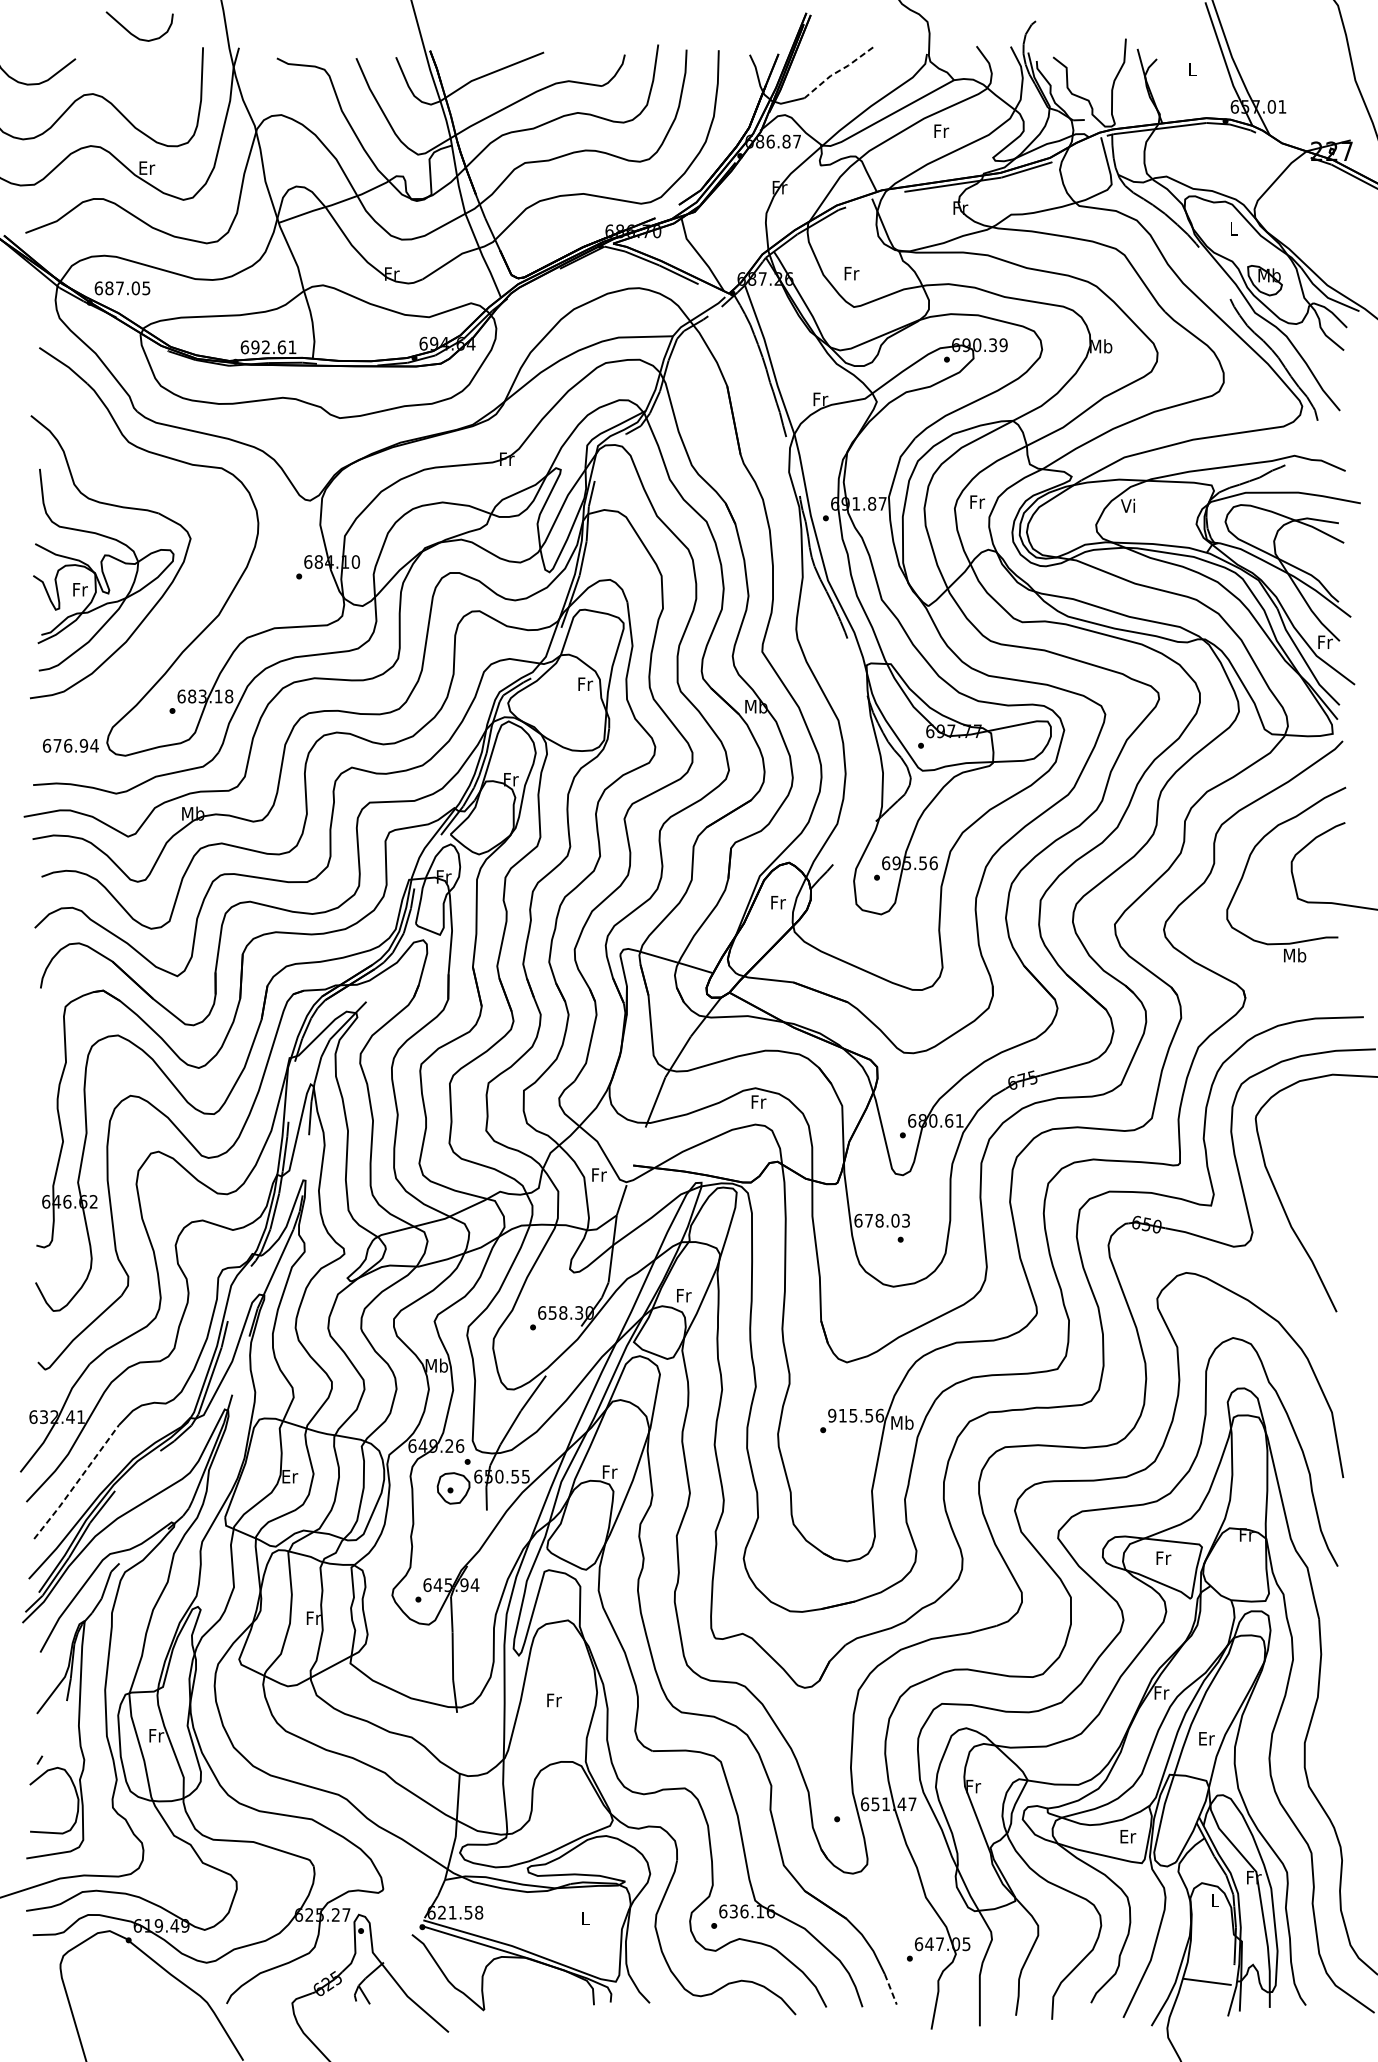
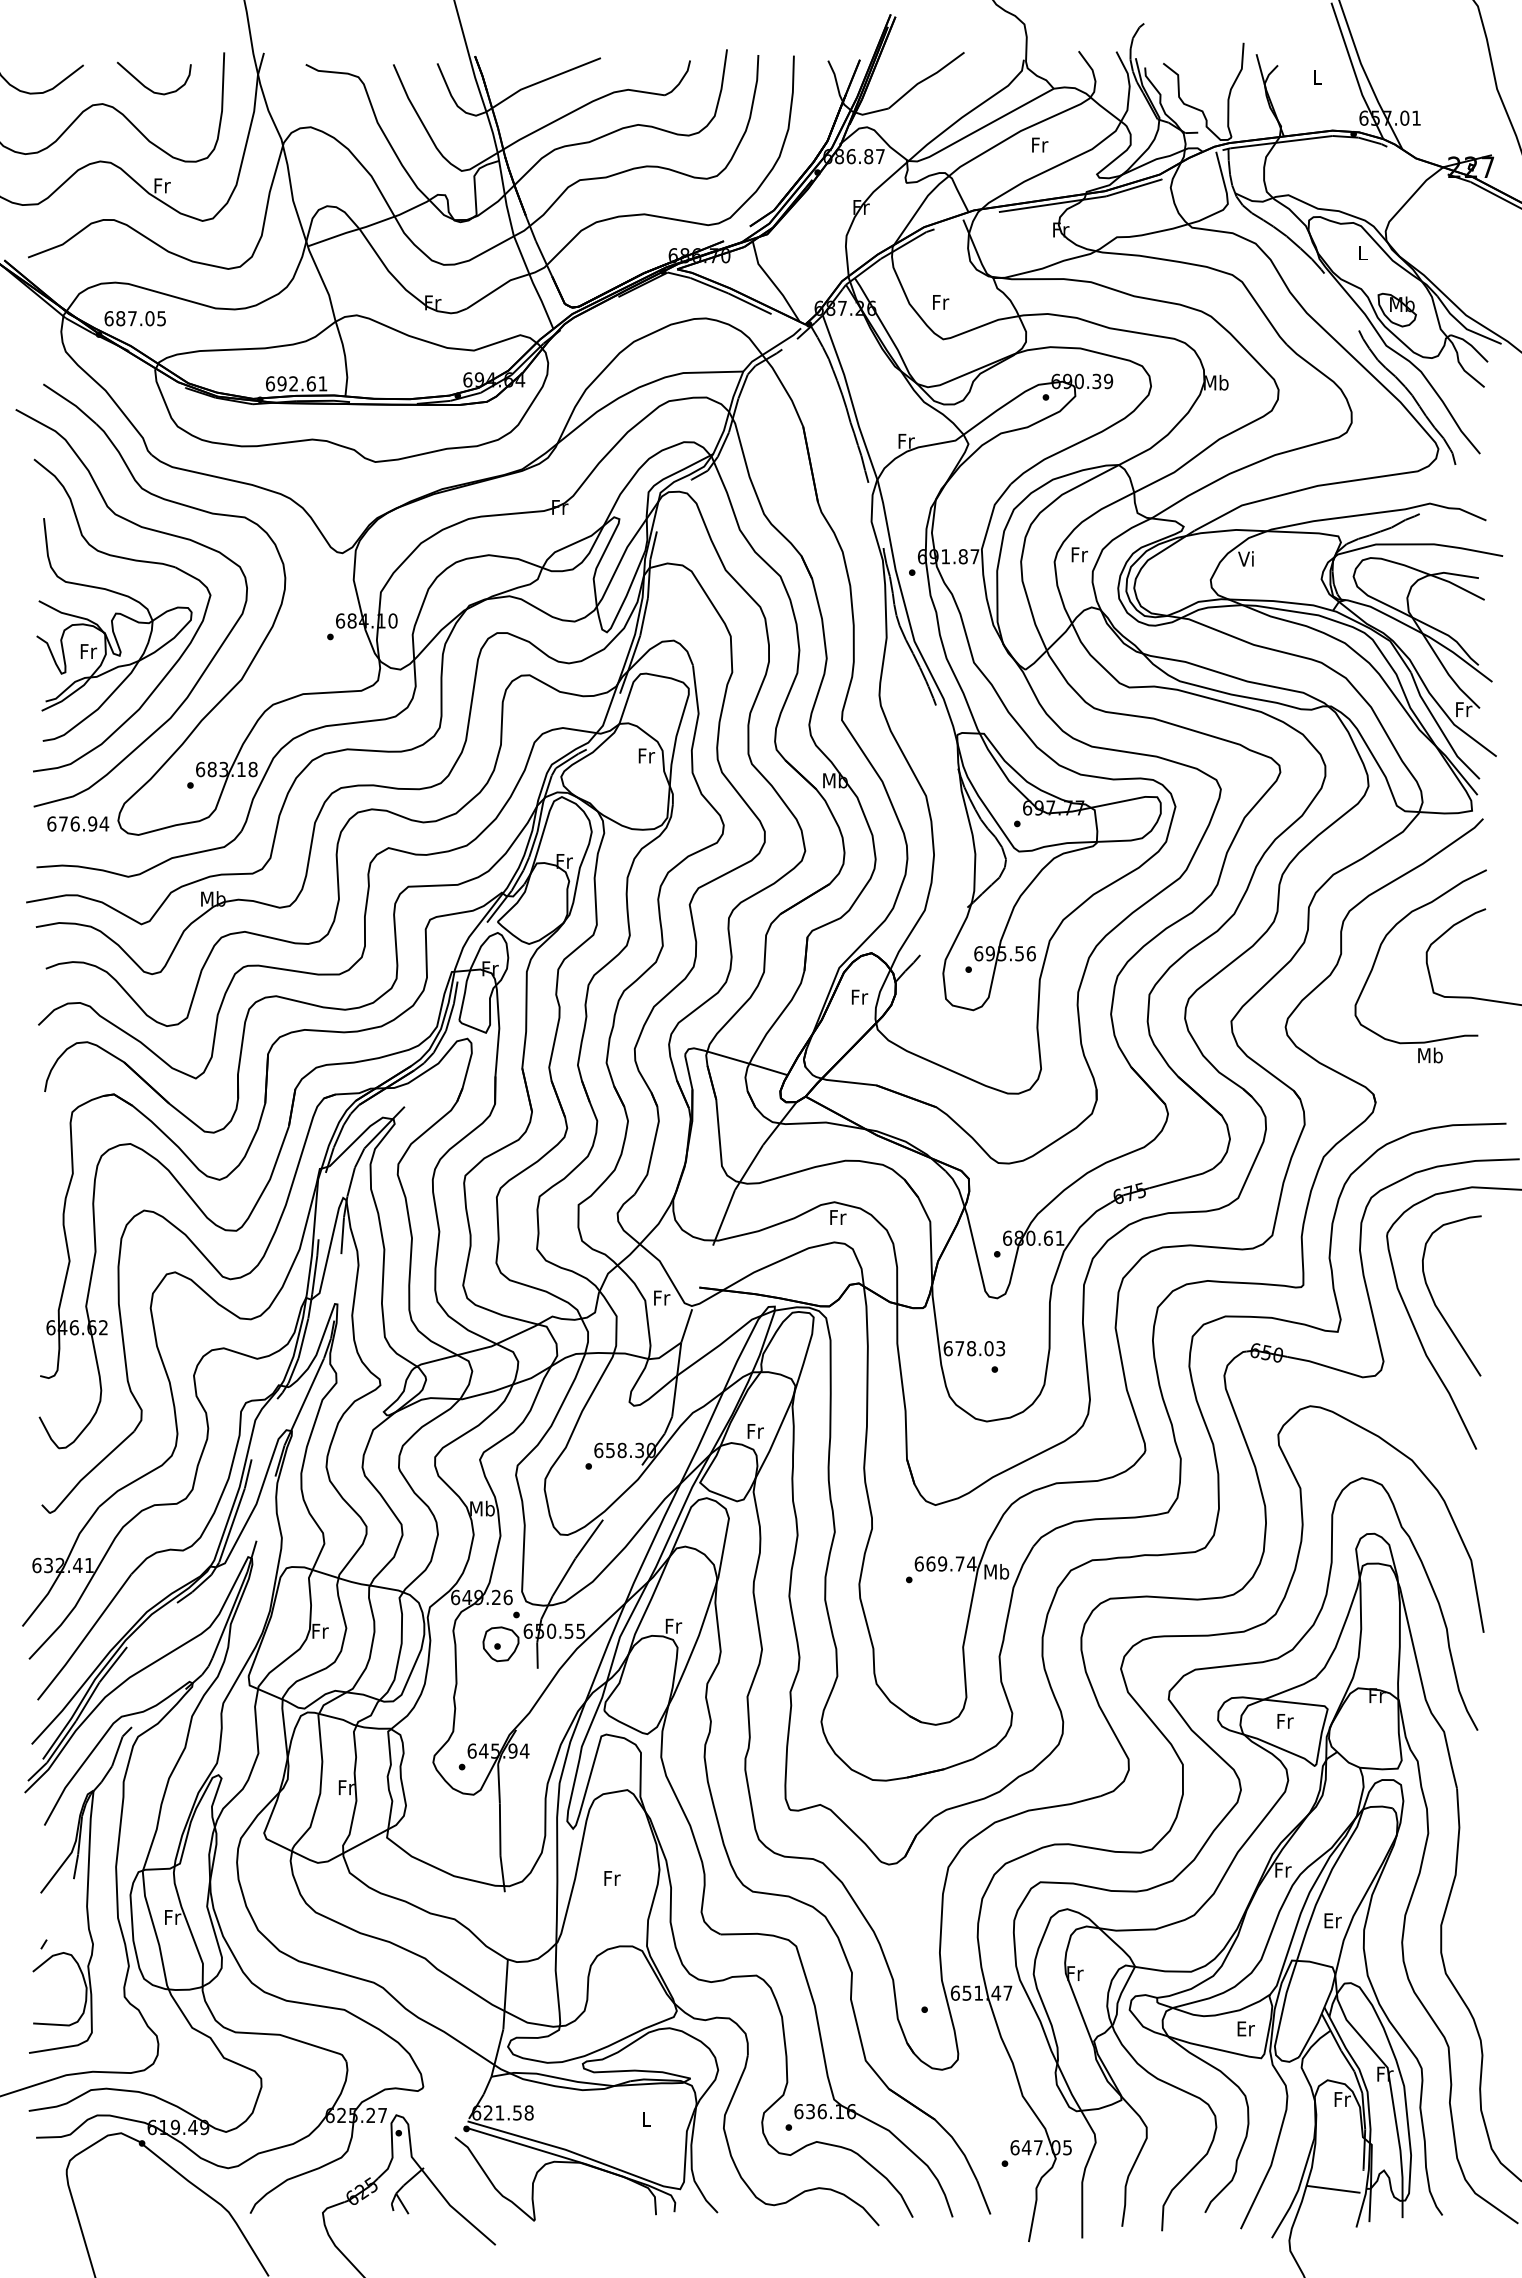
curve: (134, 34) -> (148, 87), moved
line: (838, 71) -> (926, 79), dashed -> solid
text: (147, 167) -> (162, 185), Er -> Fr
curve: (139, 481) -> (153, 531), added
curve: (1299, 1179) -> (1435, 1302), added
text: (856, 1415) -> (945, 1563), 915.56 -> 669.74
text: (290, 1476) -> (320, 1631), Er -> Fr
line: (77, 1482) -> (85, 1637), dashed -> solid
text: (1215, 1900) -> (1342, 2099), L -> Fr
line: (891, 1990) -> (984, 2198), dashed -> solid

